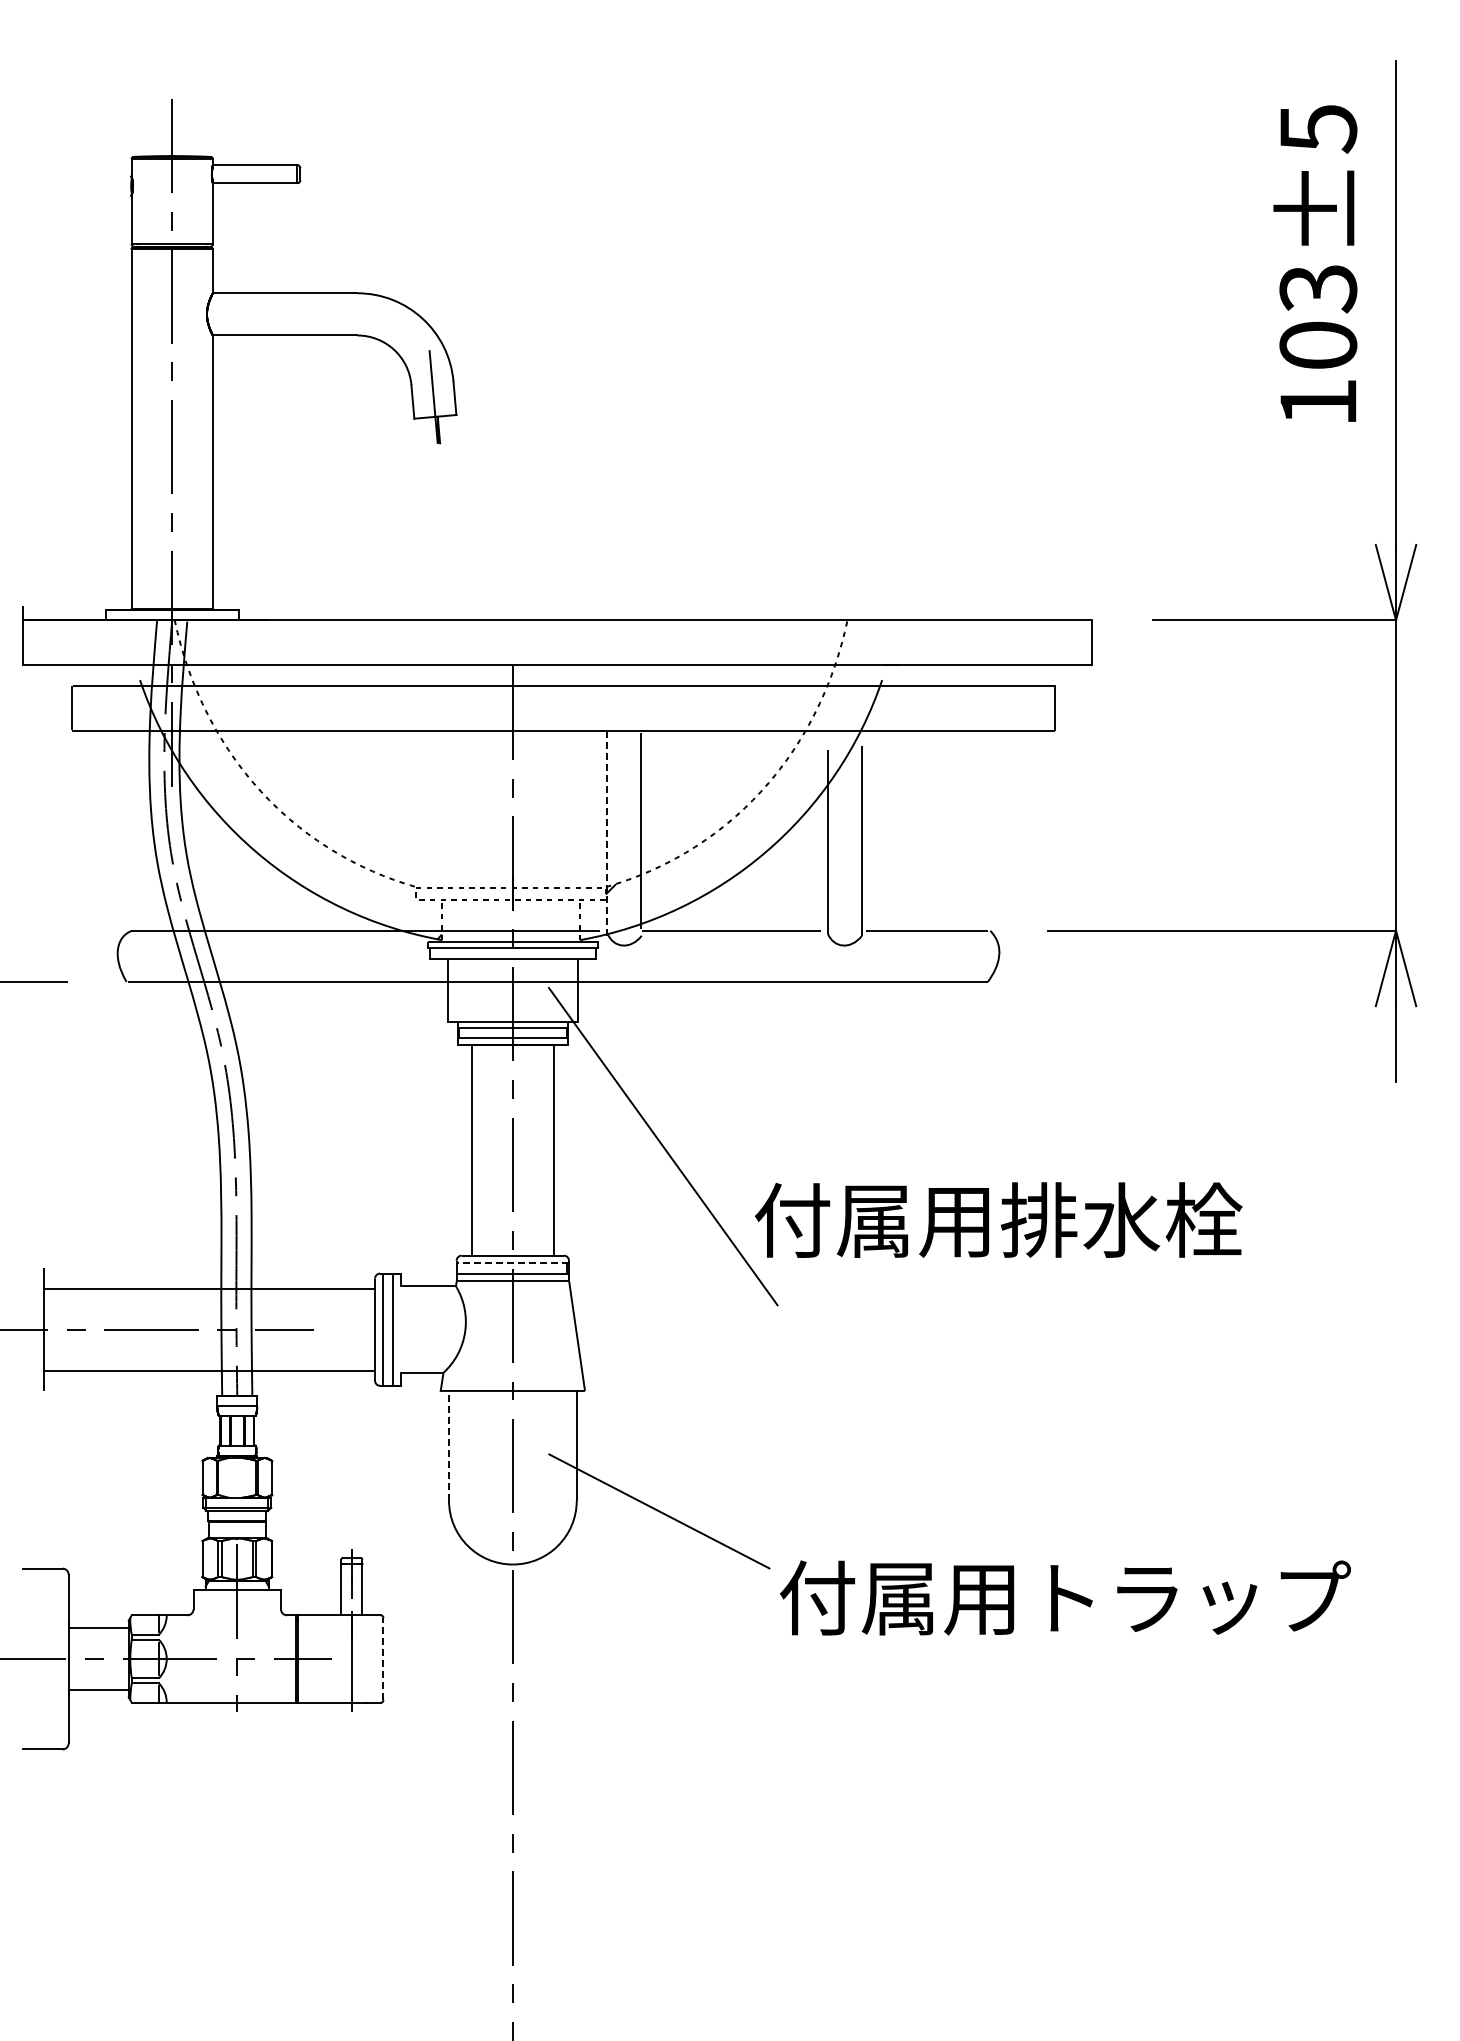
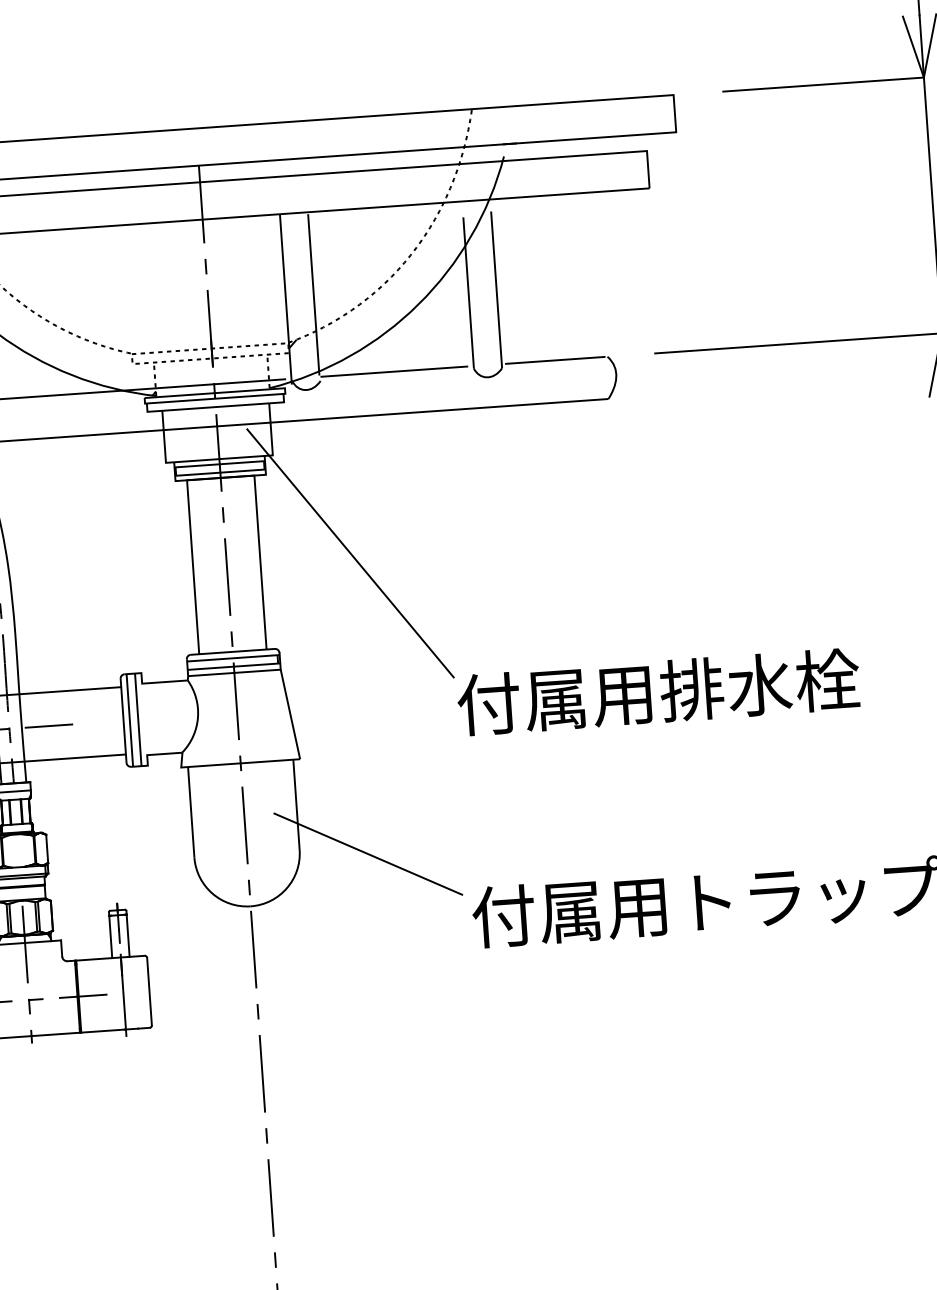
line: (606, 834) -> (285, 299), dashed -> solid
text: (998, 1219) -> (658, 691), moved
line: (512, 1263) -> (233, 658), dashed -> solid
line: (449, 1445) -> (191, 811), dashed -> solid
line: (383, 1659) -> (149, 992), dashed -> solid

